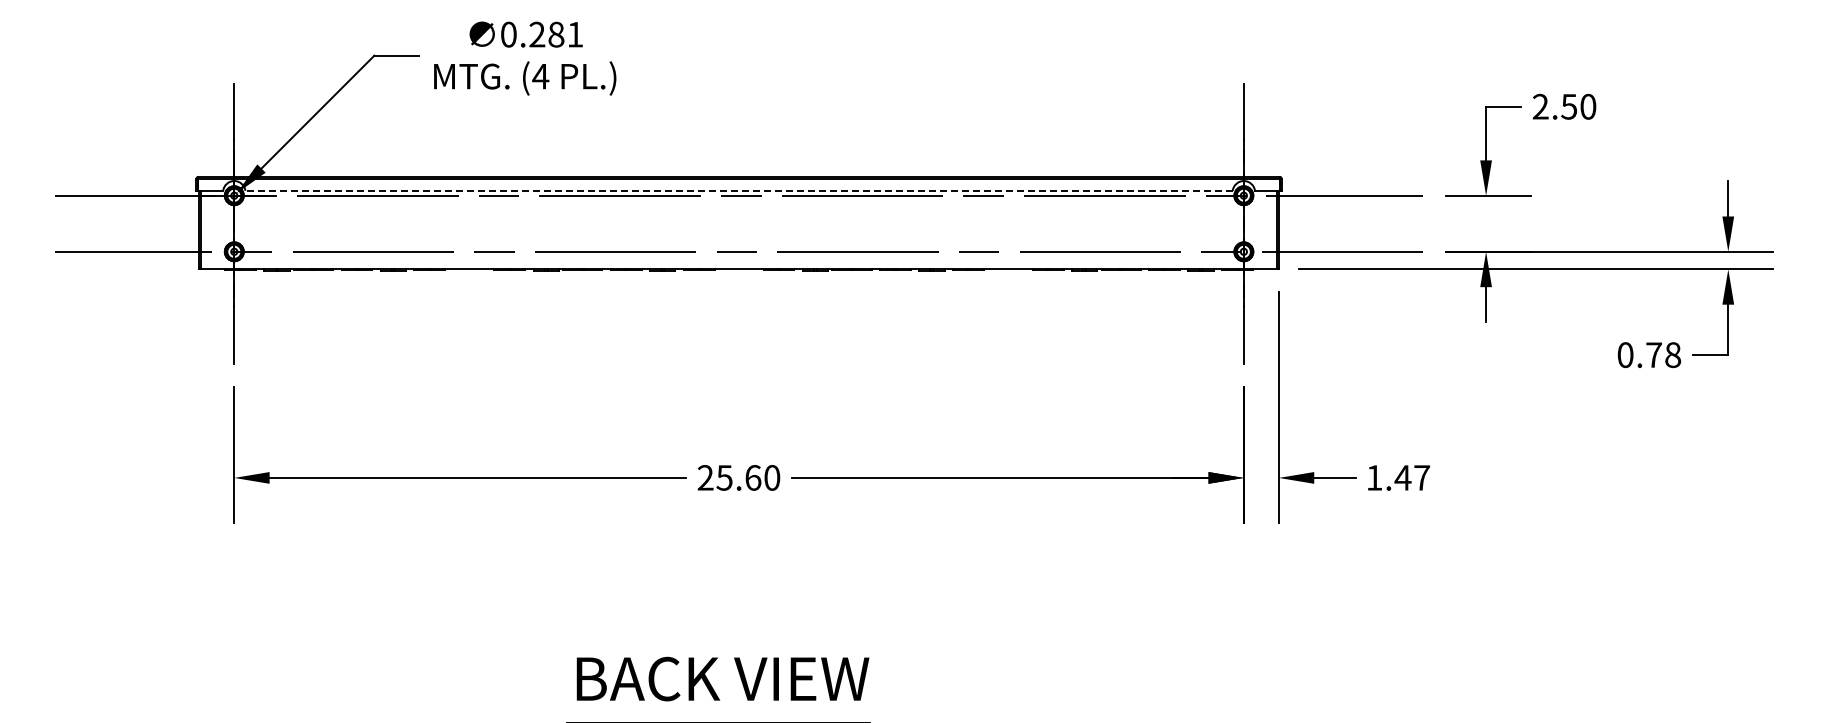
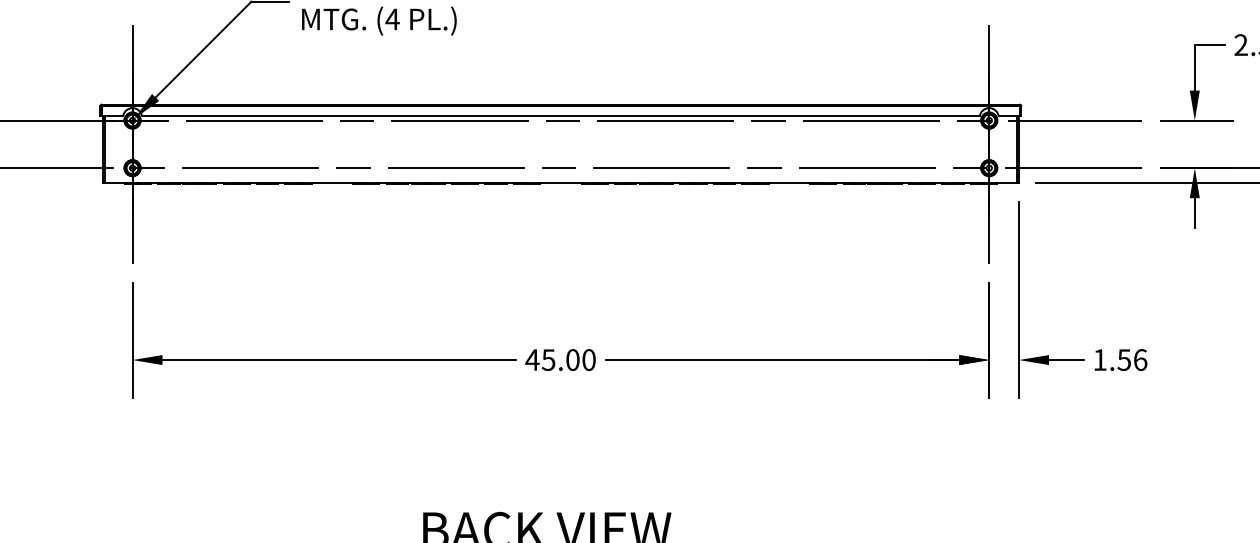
line: (739, 190) -> (561, 116), dashed -> solid
text: (729, 477) -> (552, 359), 25.60 -> 45.00
text: (1412, 477) -> (1132, 359), 1.47 -> 1.56

